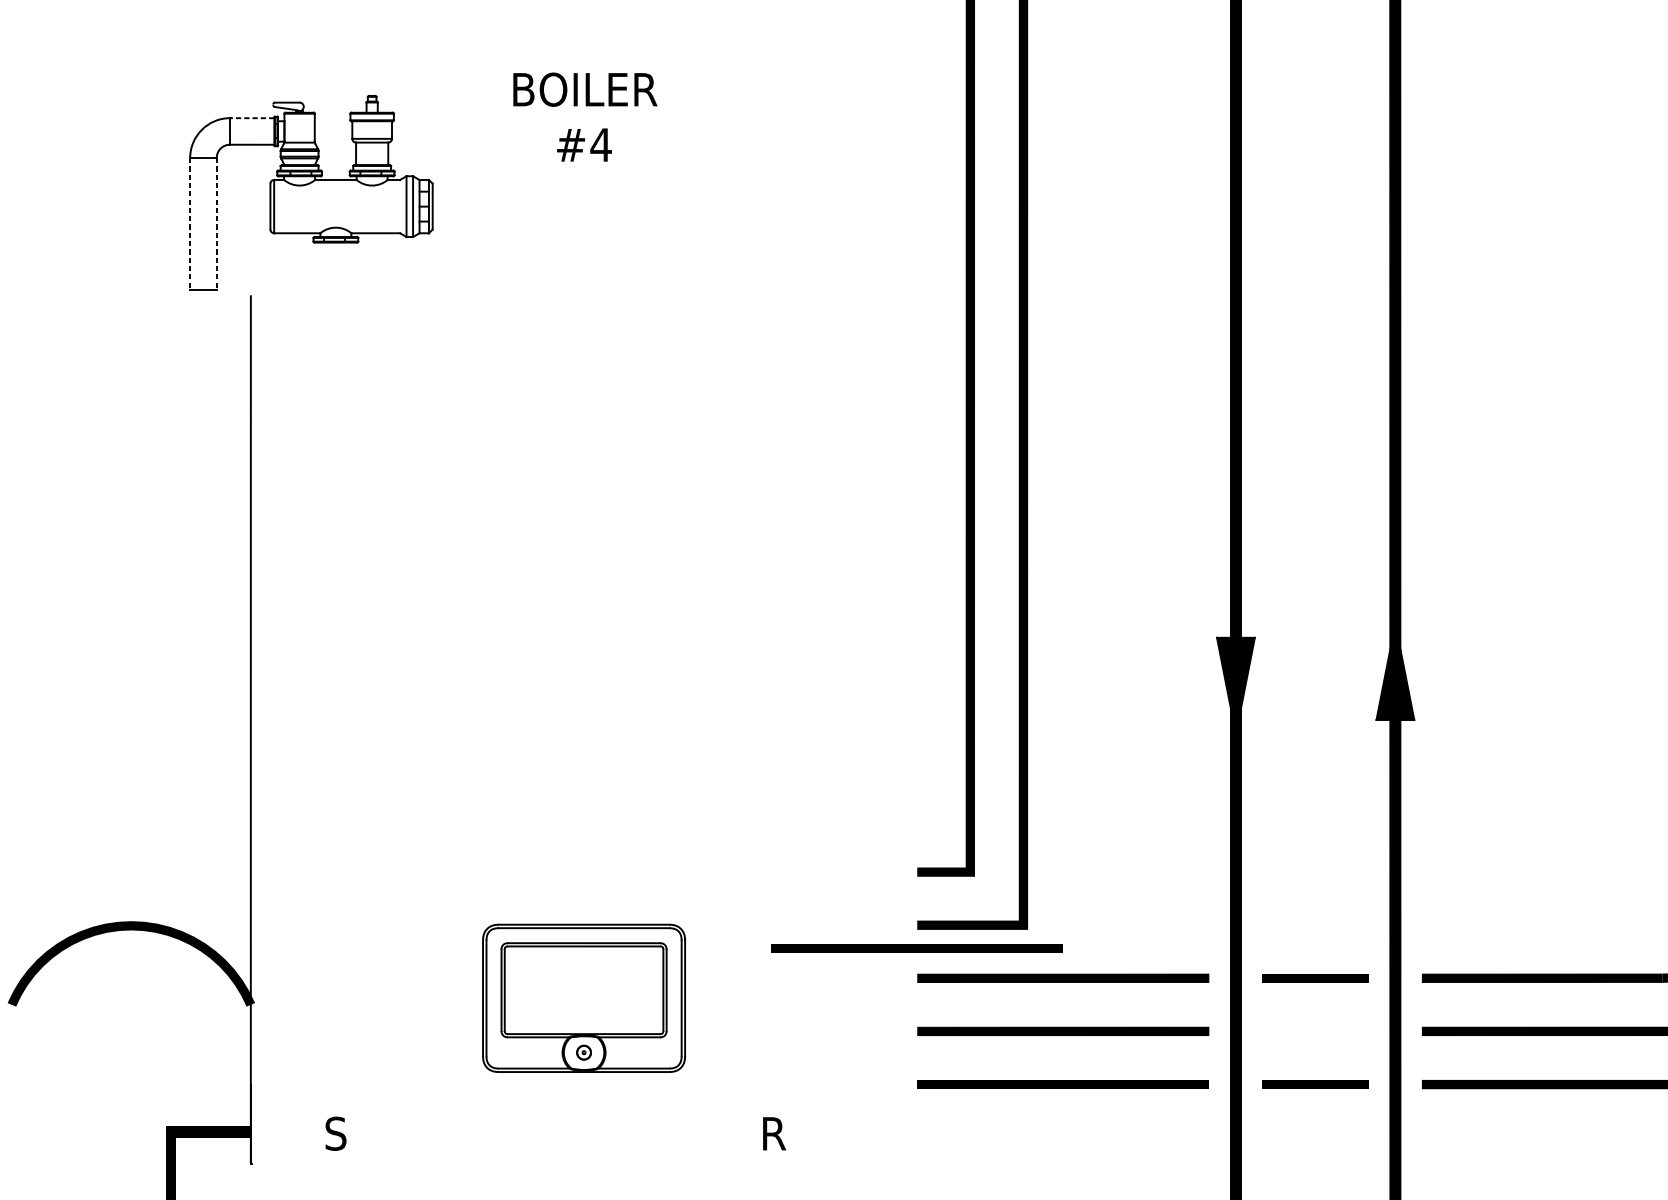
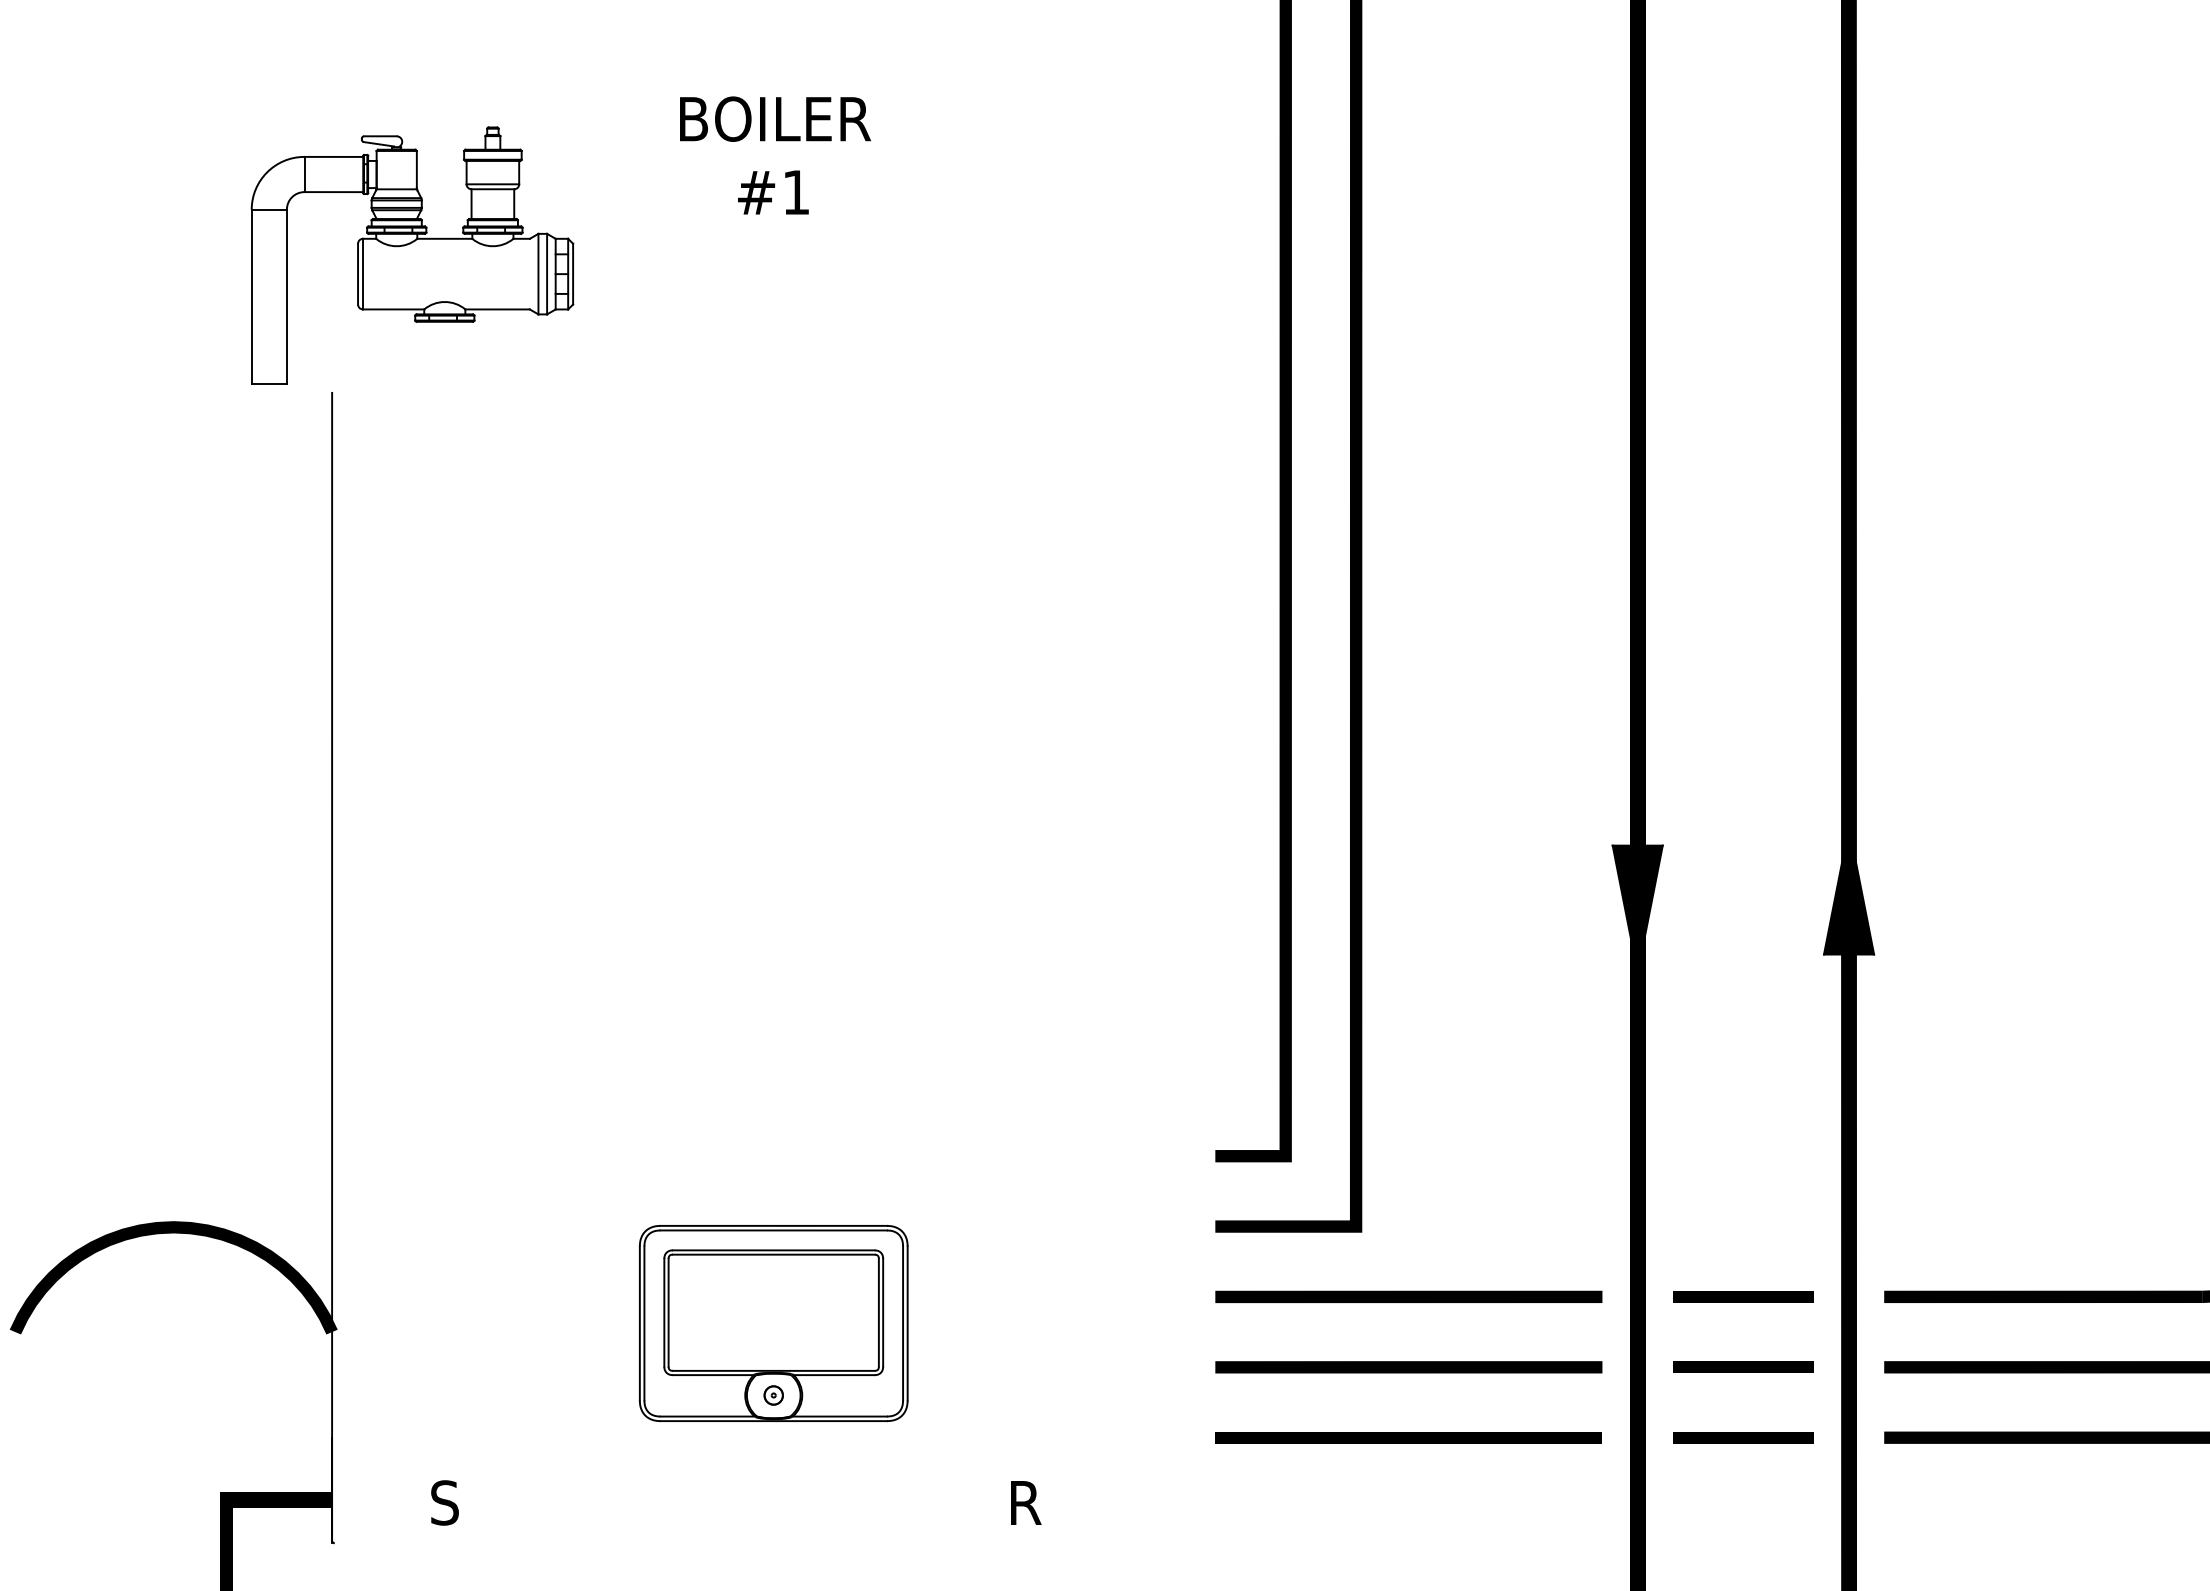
line: (251, 117) -> (333, 156), dashed -> solid
text: (601, 145) -> (796, 192), #4 -> #1
line: (190, 224) -> (251, 297), dashed -> solid
line: (216, 224) -> (286, 297), dashed -> solid
line: (916, 948) -> (1214, 1257), removed
line: (1315, 1030) -> (1743, 1366), added

